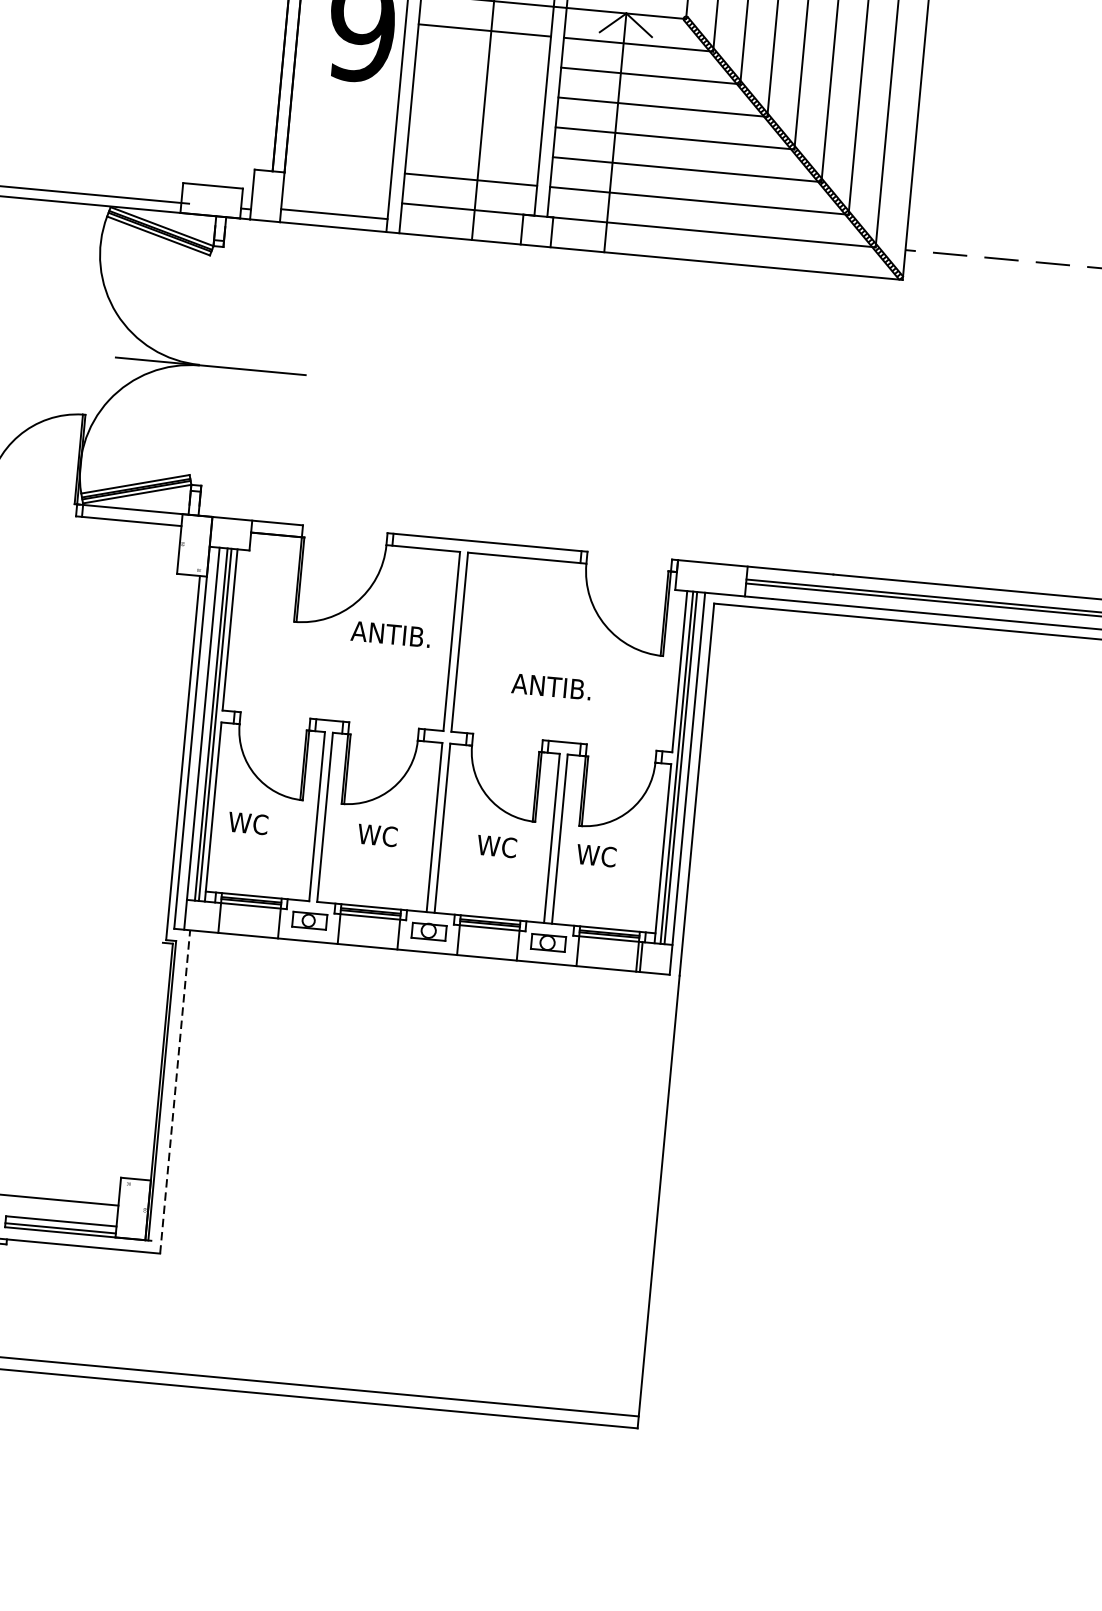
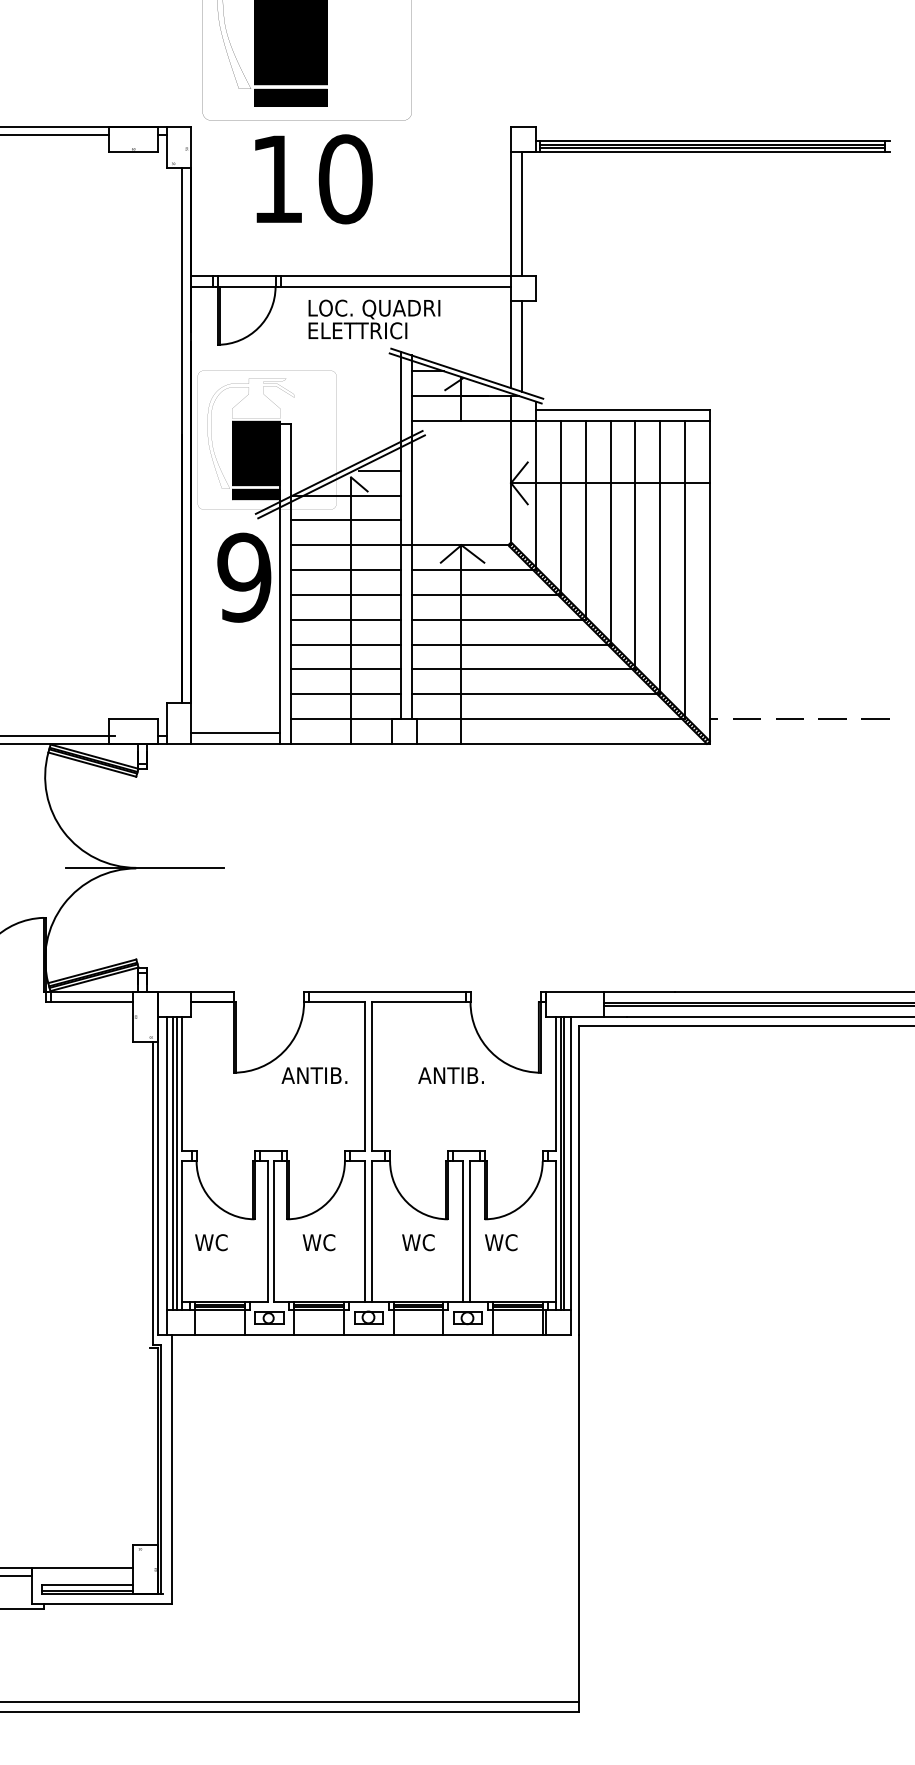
line: (481, 59) -> (345, 594), added
line: (478, 89) -> (345, 619), added
line: (476, 119) -> (345, 644), added
line: (473, 149) -> (345, 669), added
text: (550, 686) -> (450, 1075), moved
line: (175, 1091) -> (171, 1469), dashed -> solid

